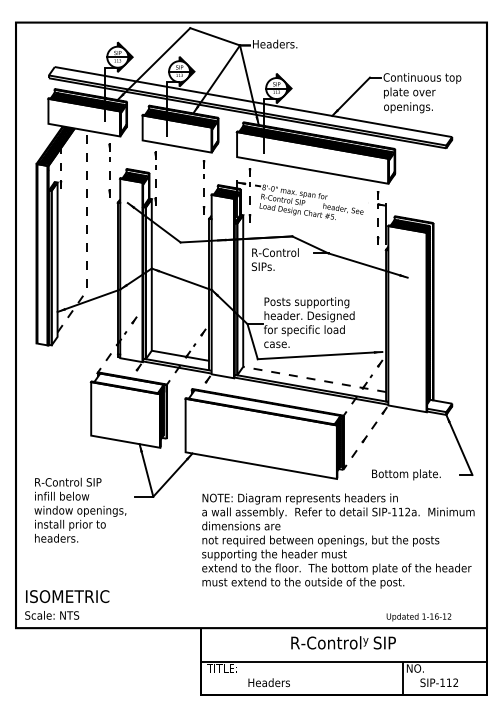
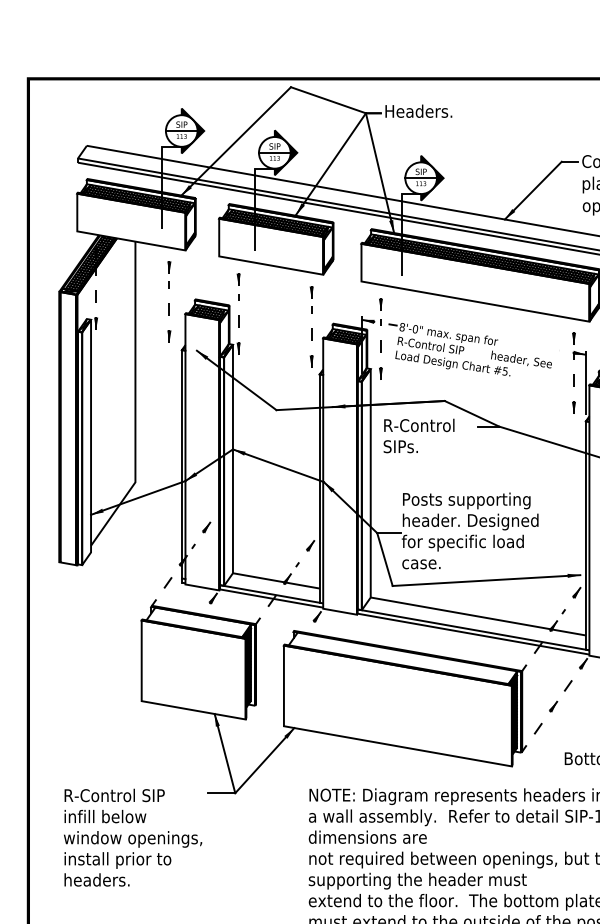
line: (87, 236) -> (136, 401), dashed -> solid
line: (314, 379) -> (478, 616), dashed -> solid
text: (80, 509) -> (133, 836), moved

